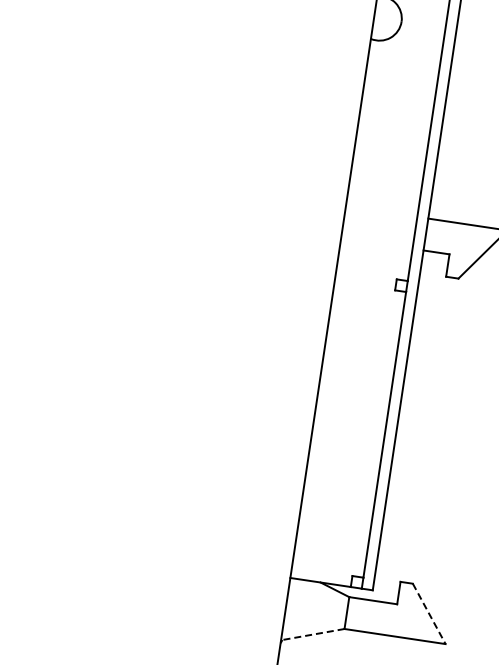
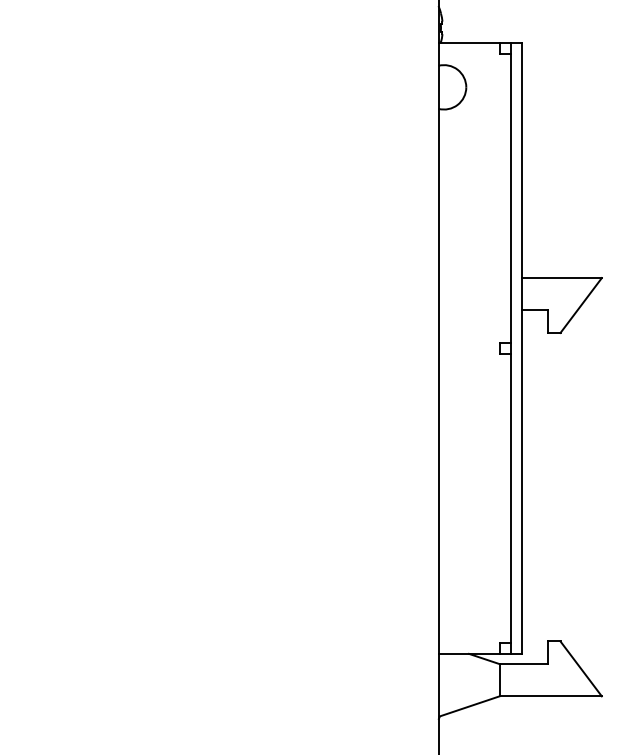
line: (429, 614) -> (581, 669), dashed -> solid
line: (313, 634) -> (469, 706), dashed -> solid

